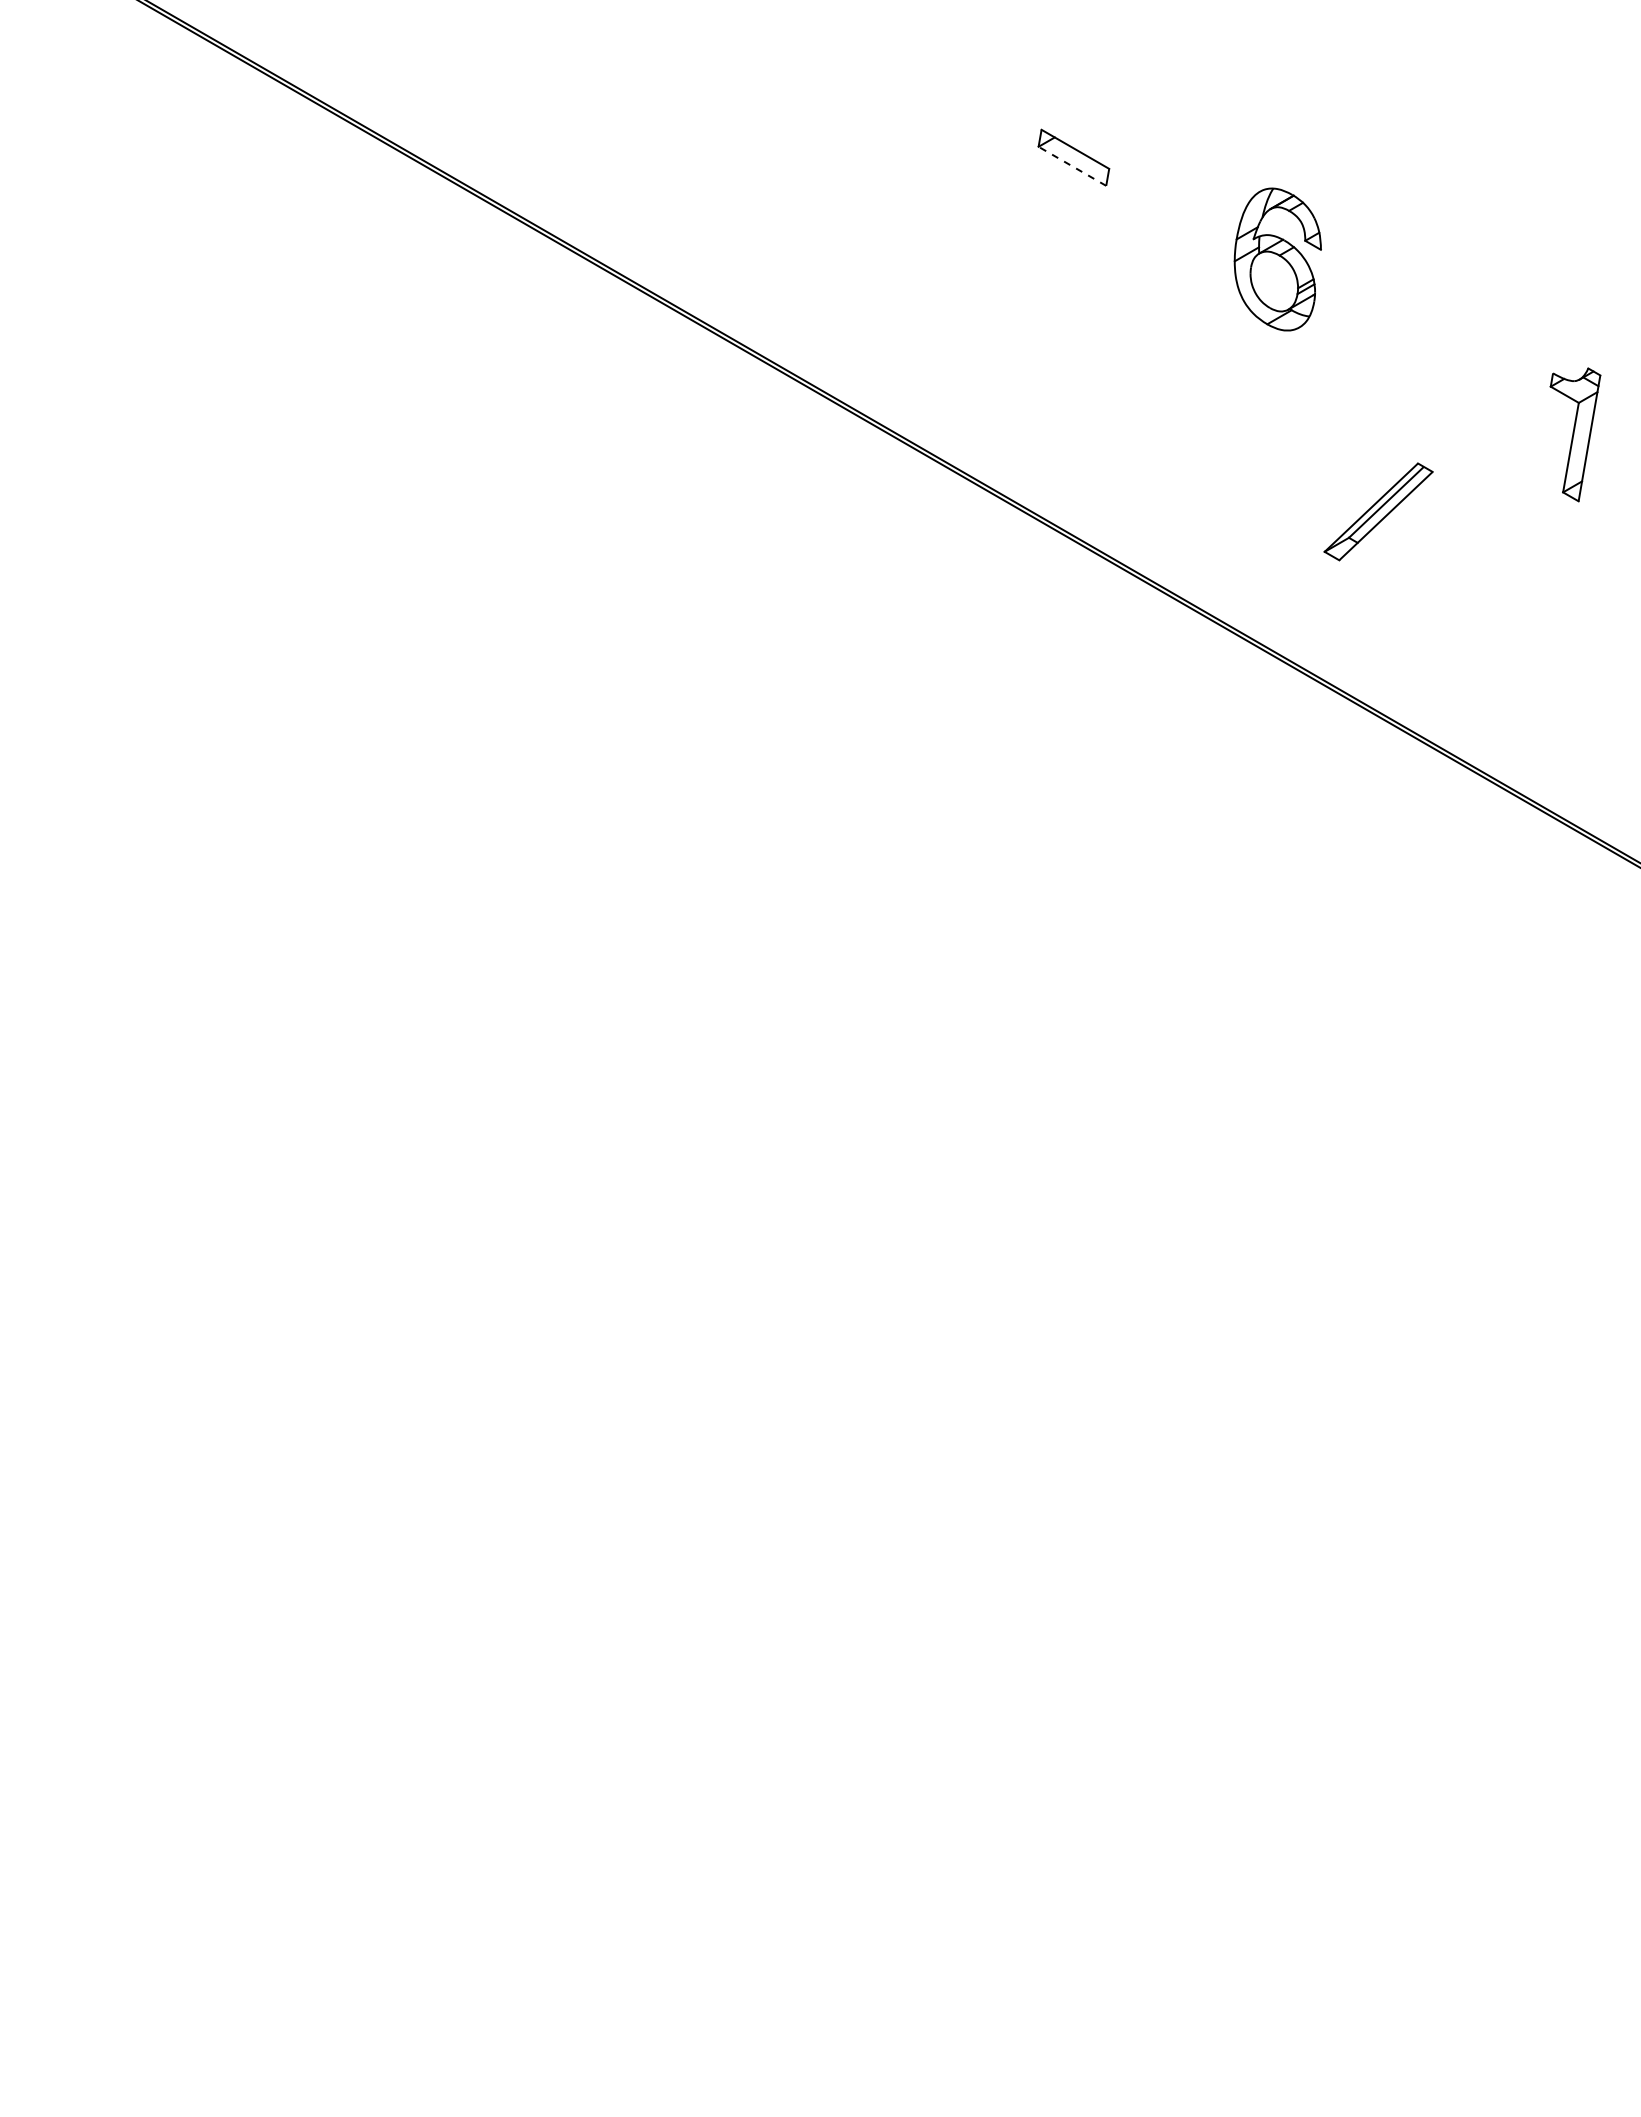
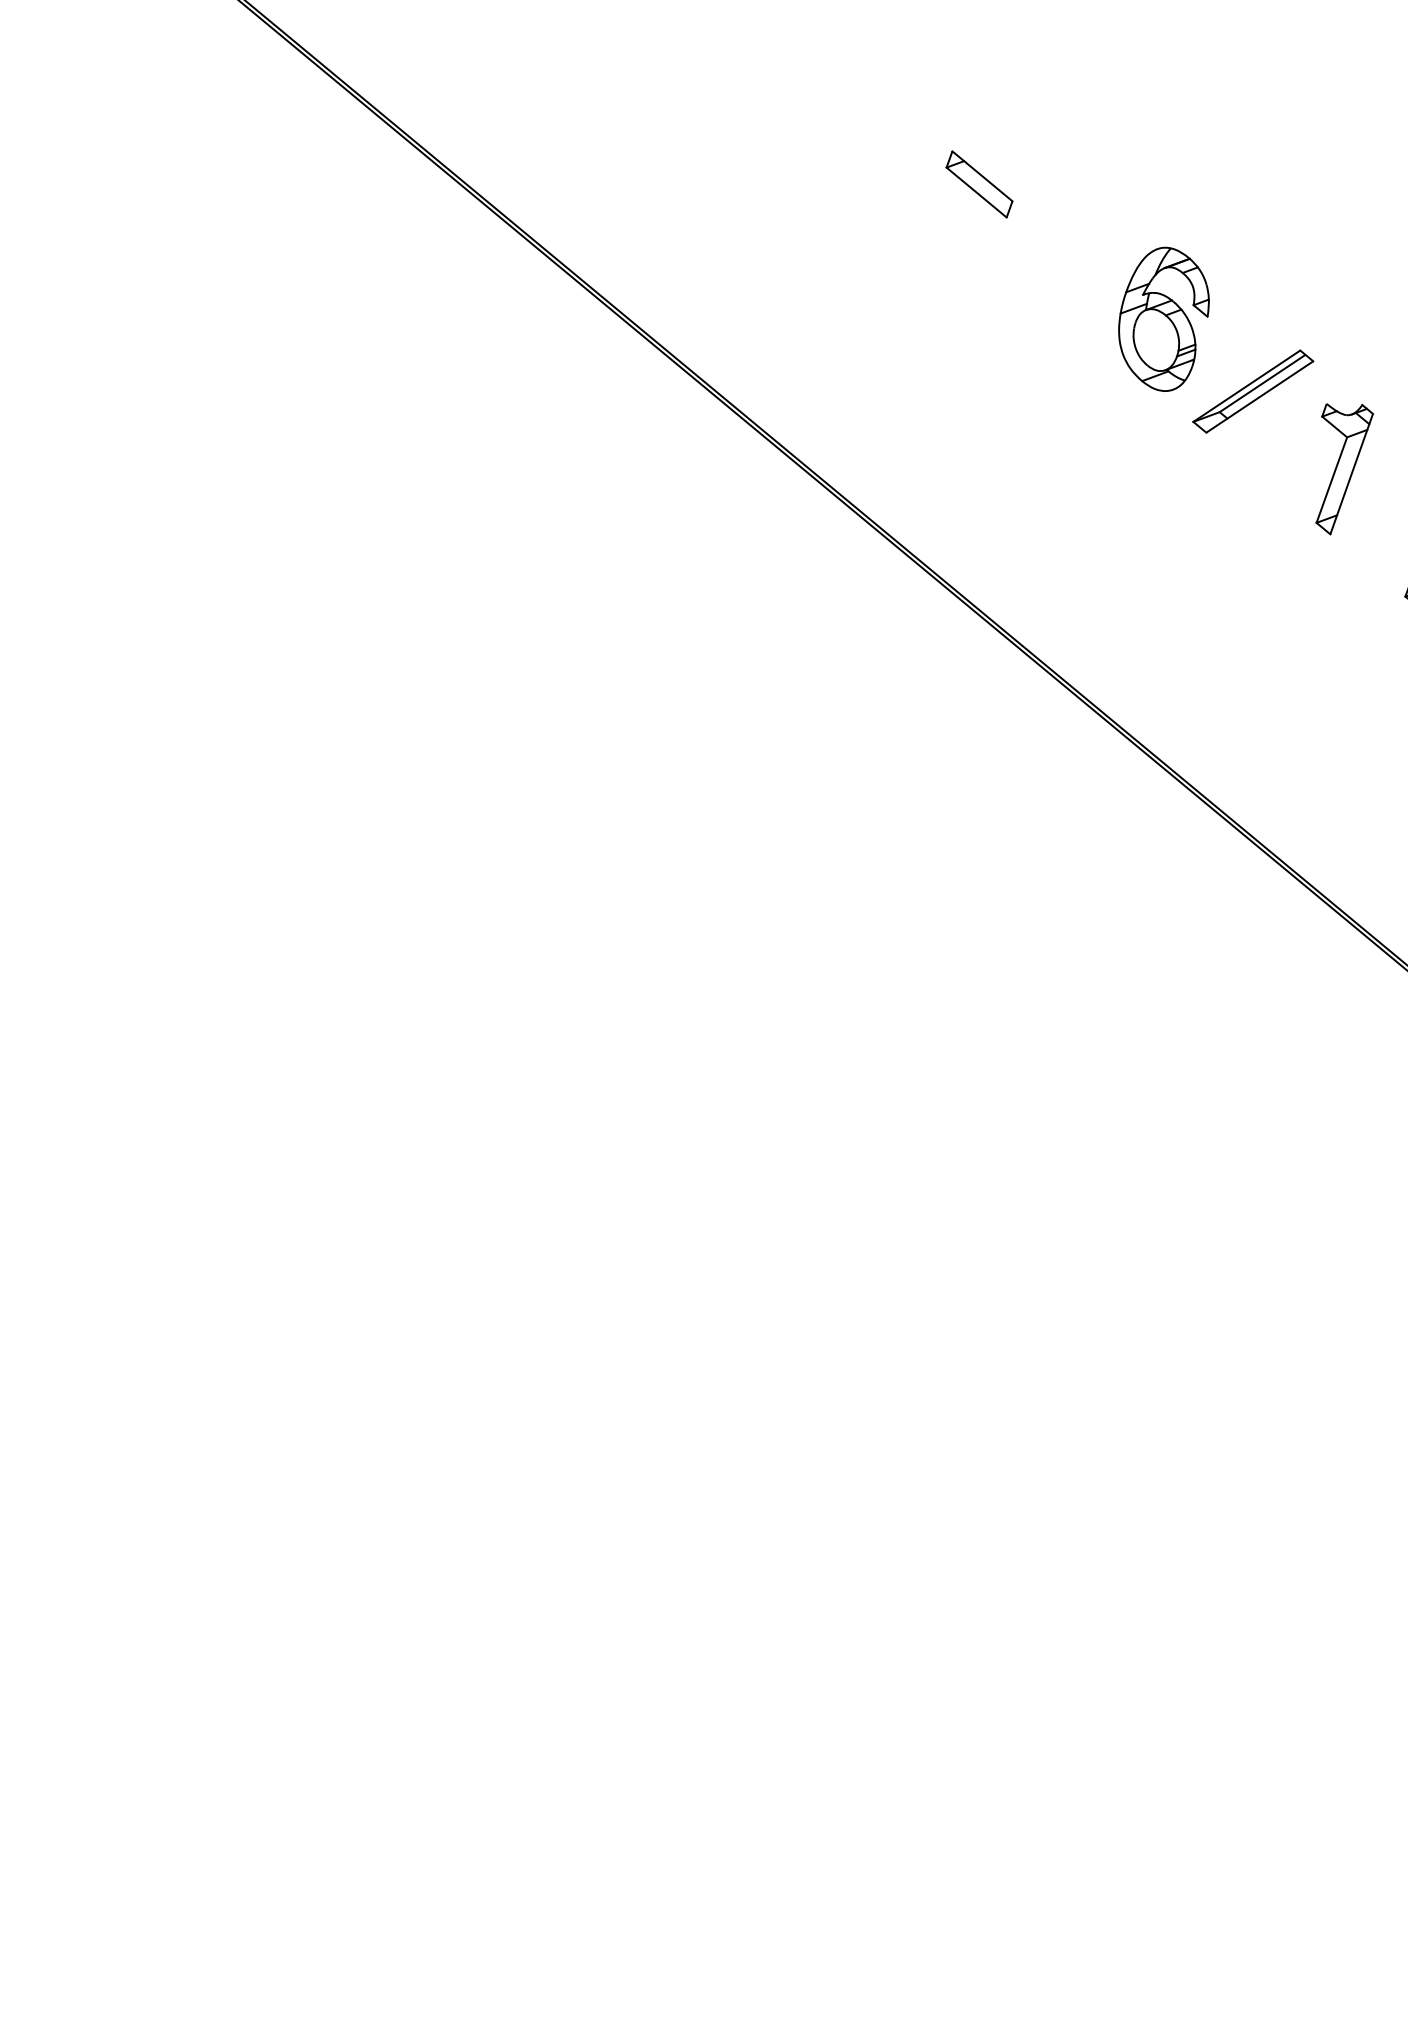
line: (1072, 166) -> (976, 192), dashed -> solid
part: (1475, 376) -> (1338, 467), added
part: (1378, 511) -> (1253, 391), moved

